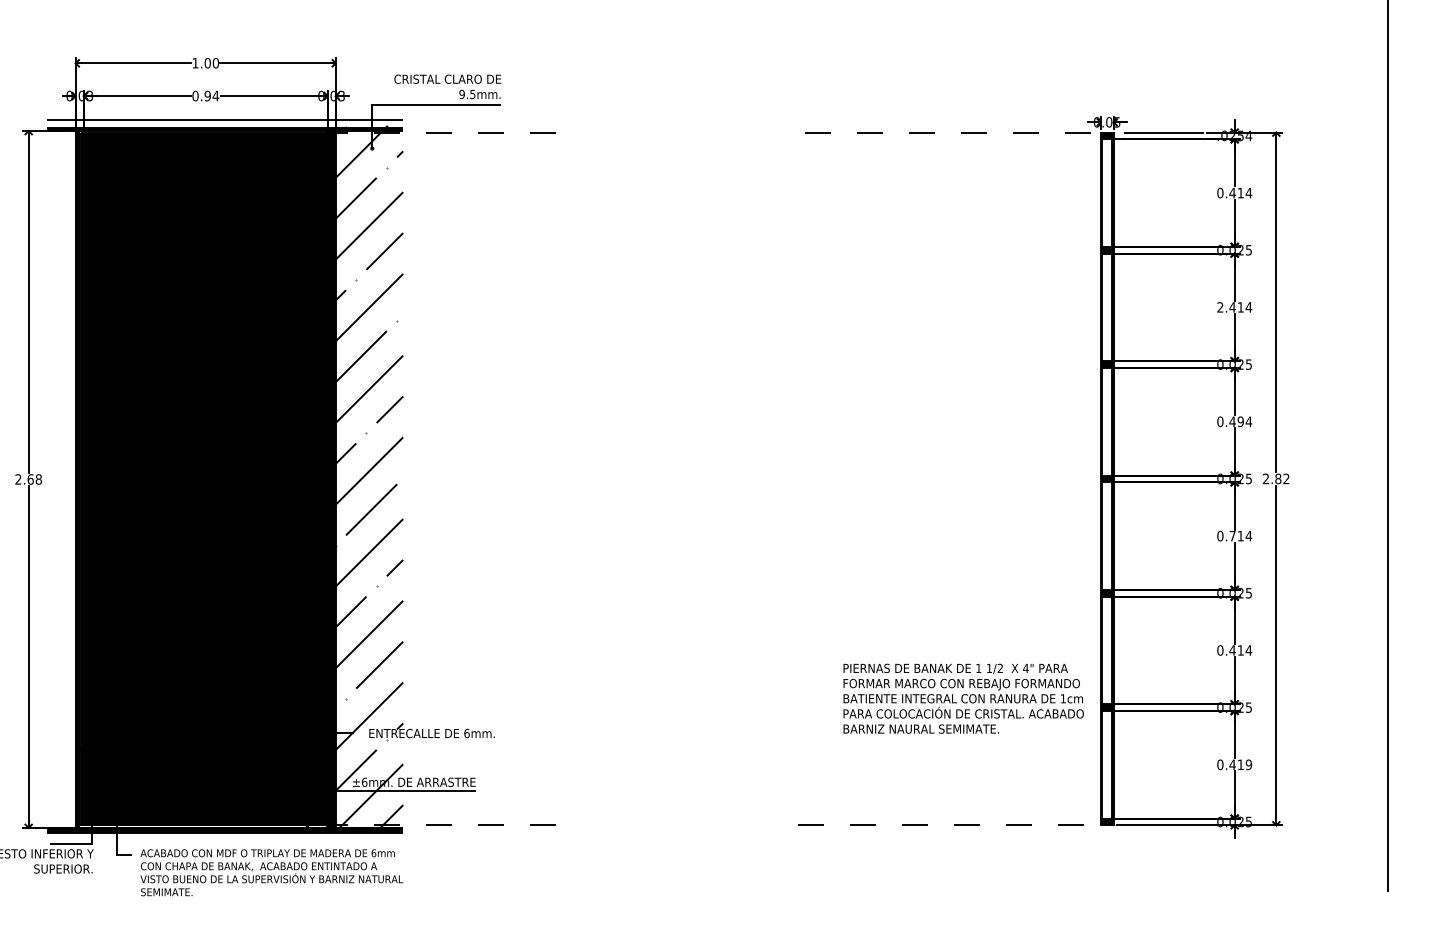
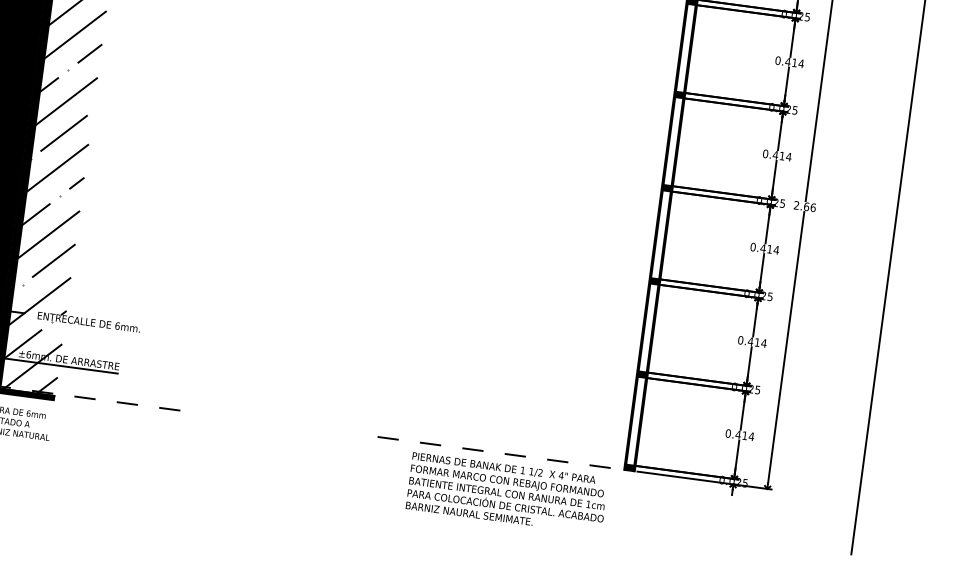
text: (1220, 307) -> (778, 60), 2.414 -> 0.414
text: (1240, 421) -> (782, 155), 0.494 -> 0.414
text: (1282, 478) -> (810, 206), 2.82 -> 2.66
text: (1232, 536) -> (763, 248), 0.714 -> 0.414
text: (963, 698) -> (507, 493), moved
text: (1248, 764) -> (751, 436), 0.419 -> 0.414

